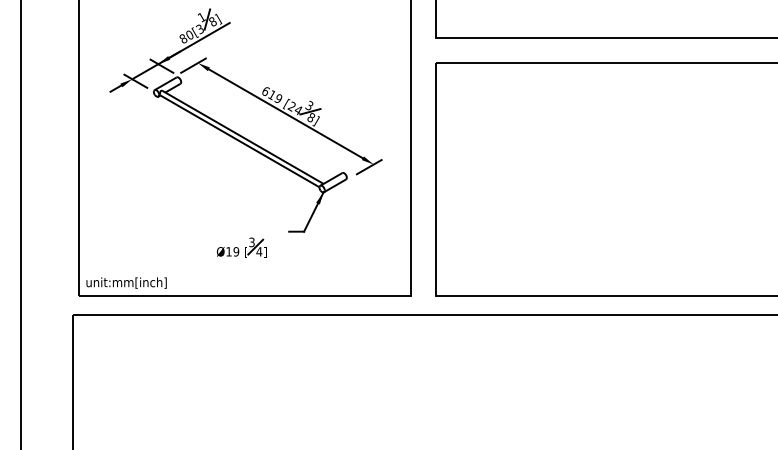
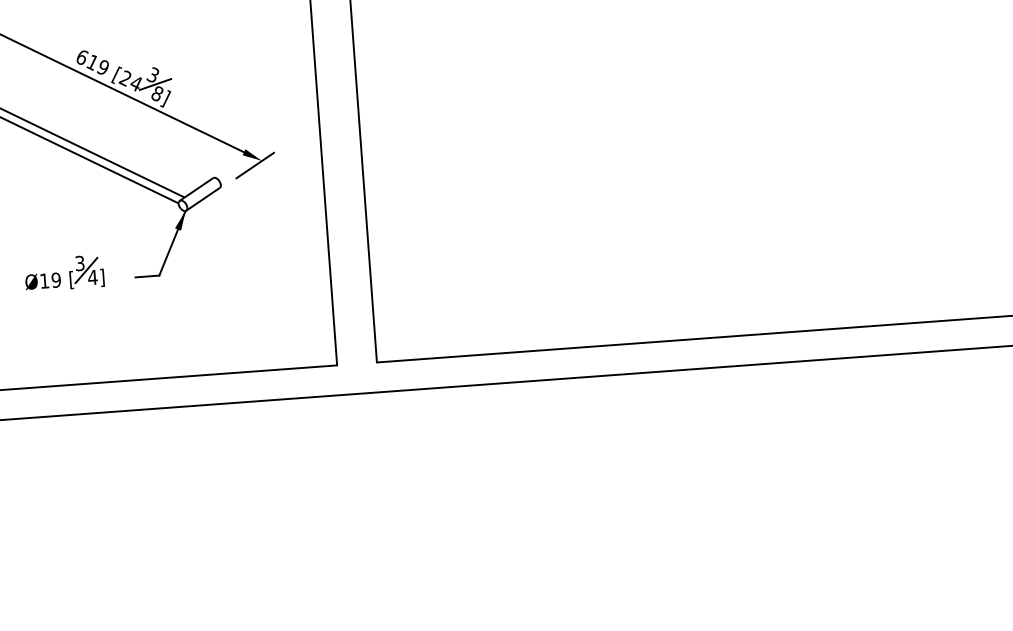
part: (241, 247) -> (63, 272), moved

